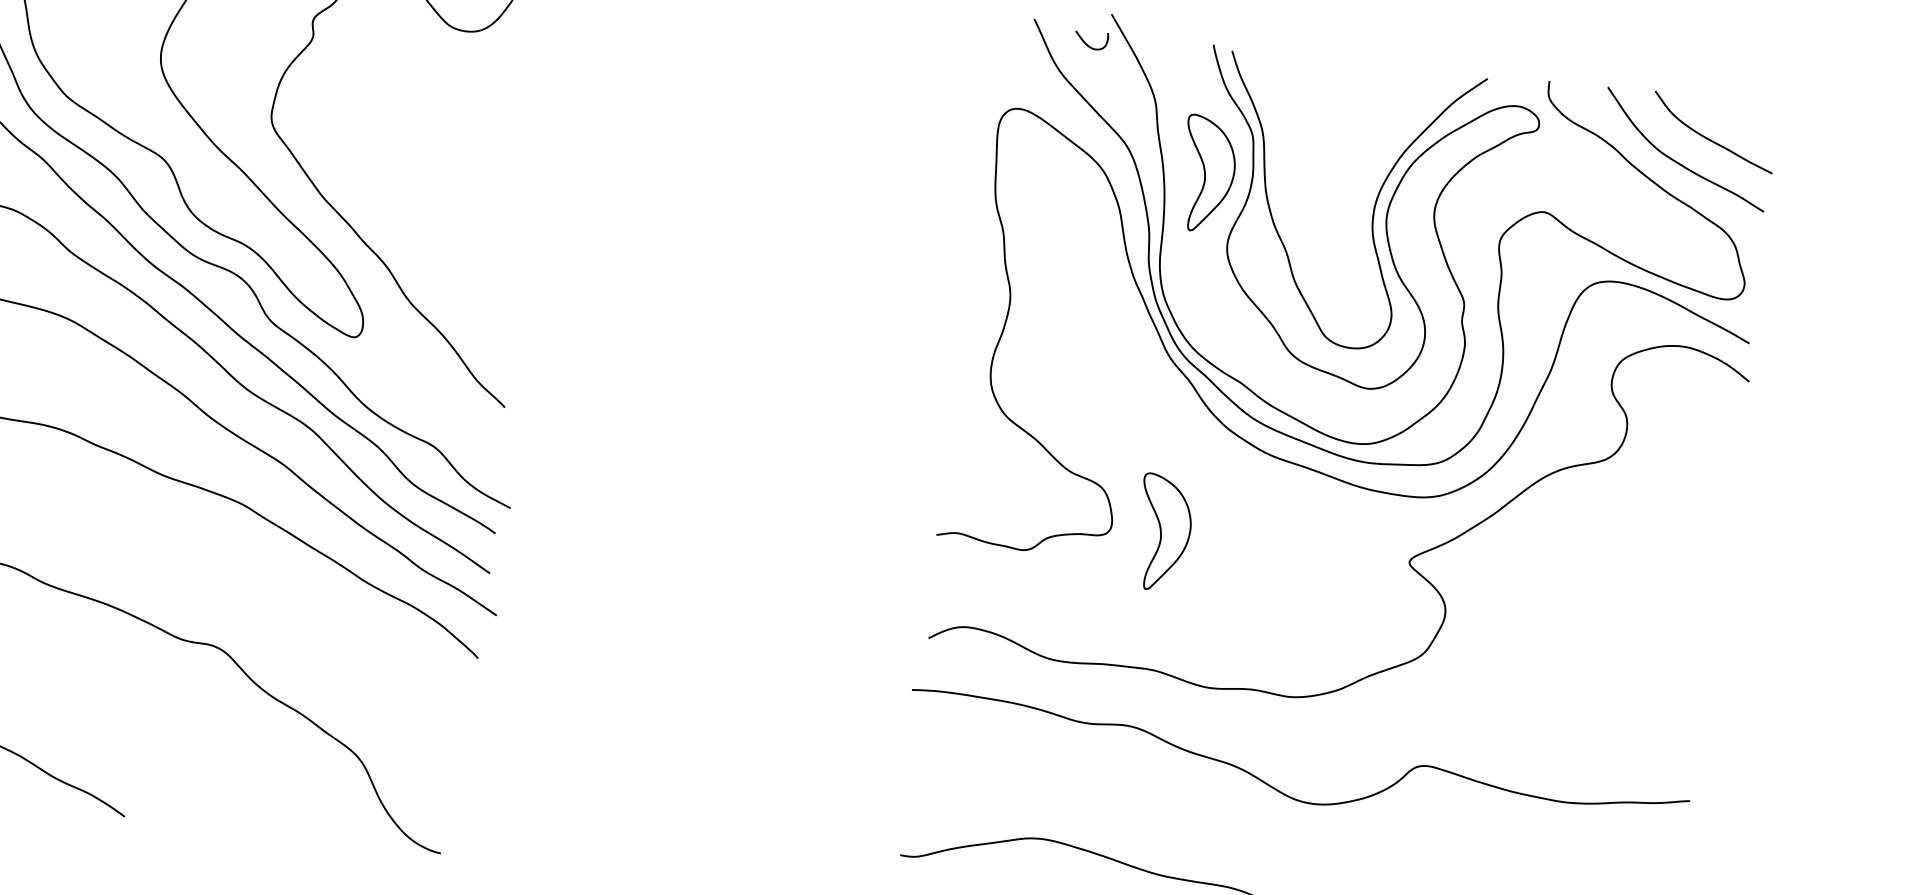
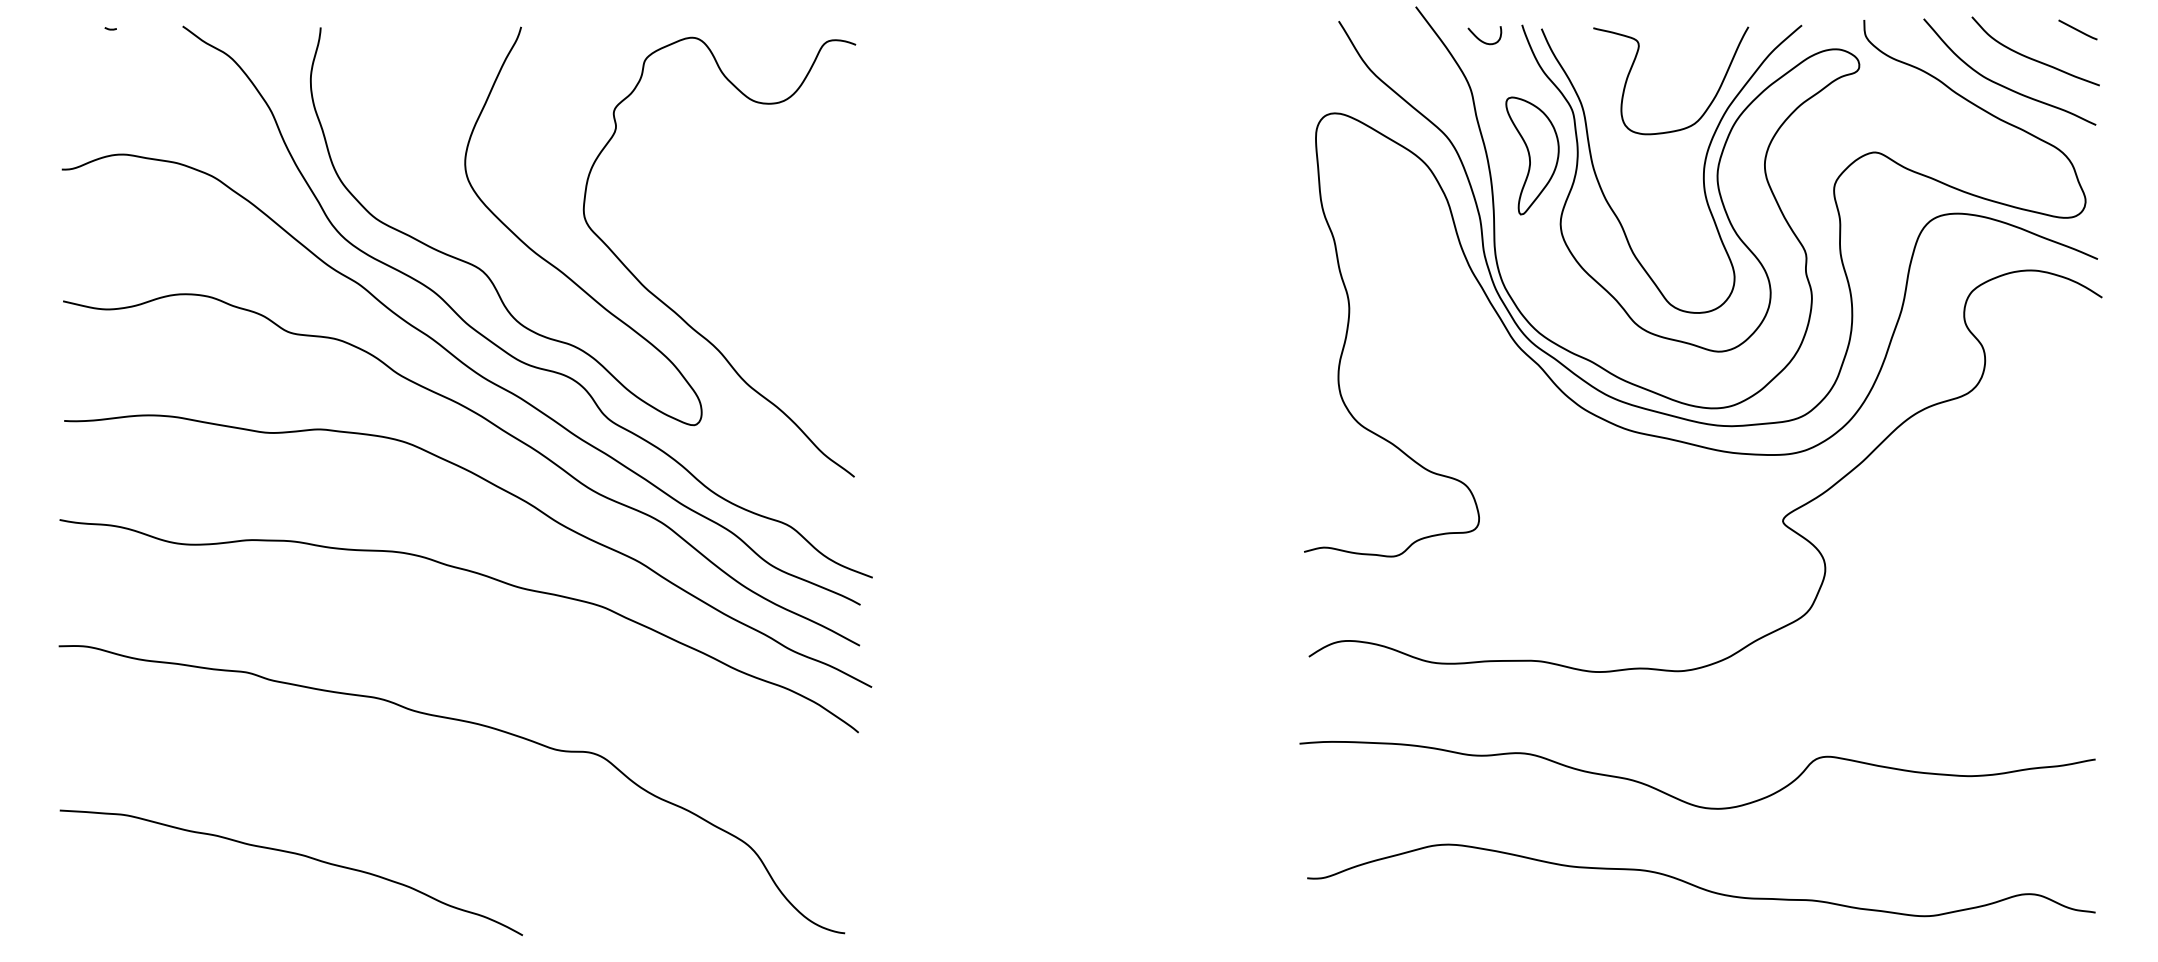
curve: (1088, 44) -> (1482, 40), moved
curve: (1319, 96) -> (1634, 63), added
line: (1757, 116) -> (2077, 29), added
part: (1163, 532) -> (1532, 521), removed
curve: (1287, 794) -> (1689, 802), moved

